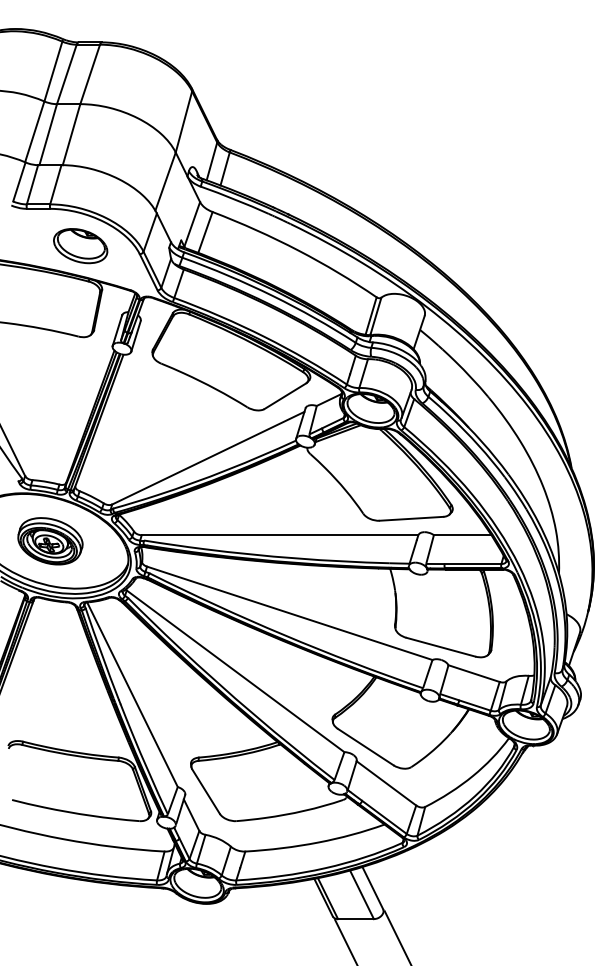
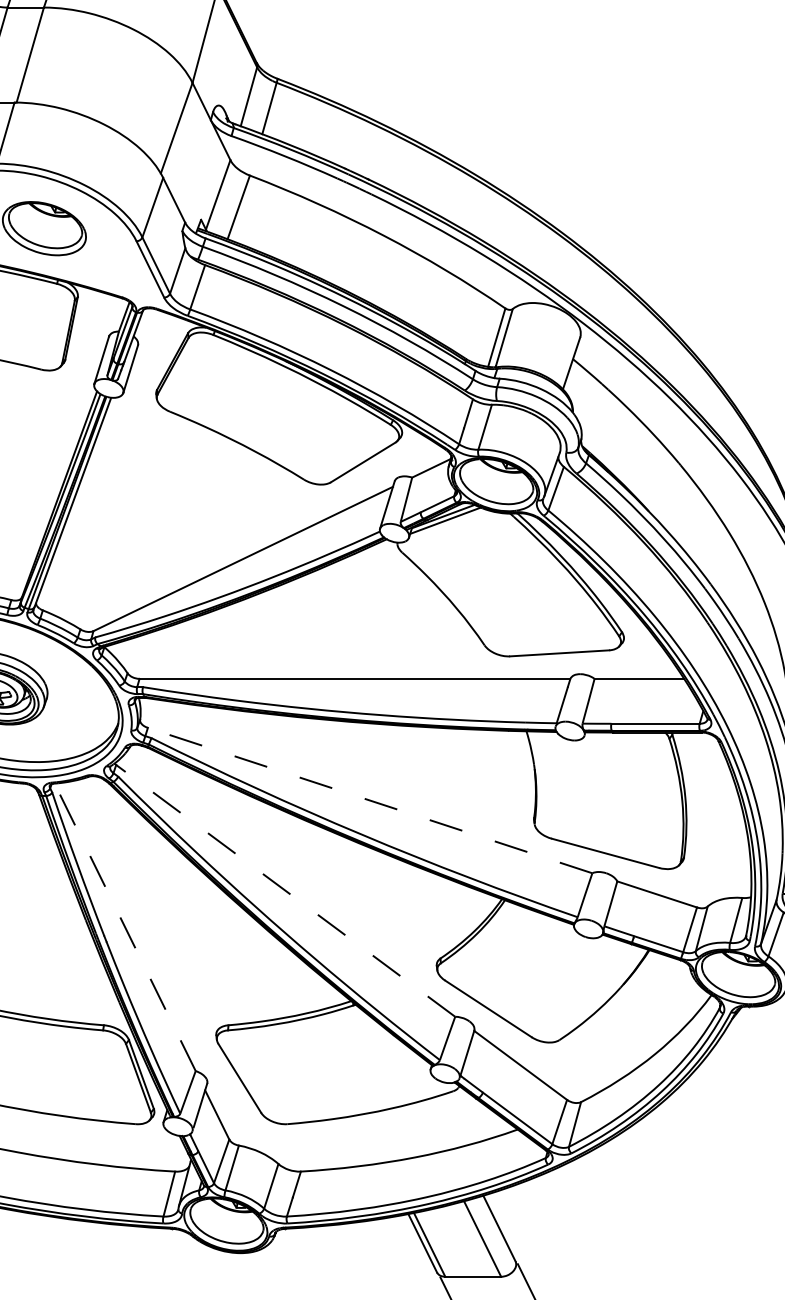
line: (289, 613) -> (369, 800), solid -> dashed
line: (235, 671) -> (285, 891), solid -> dashed
line: (132, 694) -> (125, 926), solid -> dashed

